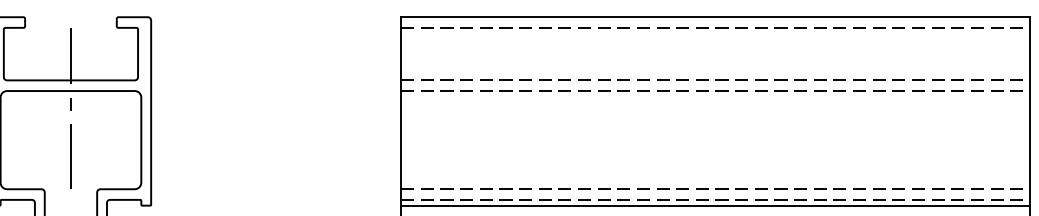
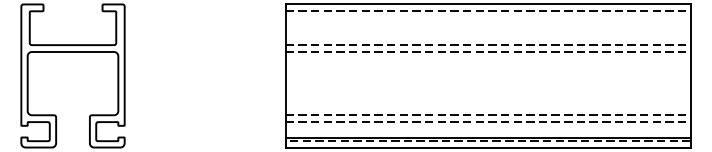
line: (71, 108) -> (73, 63), removed
line: (714, 205) -> (487, 125), removed

